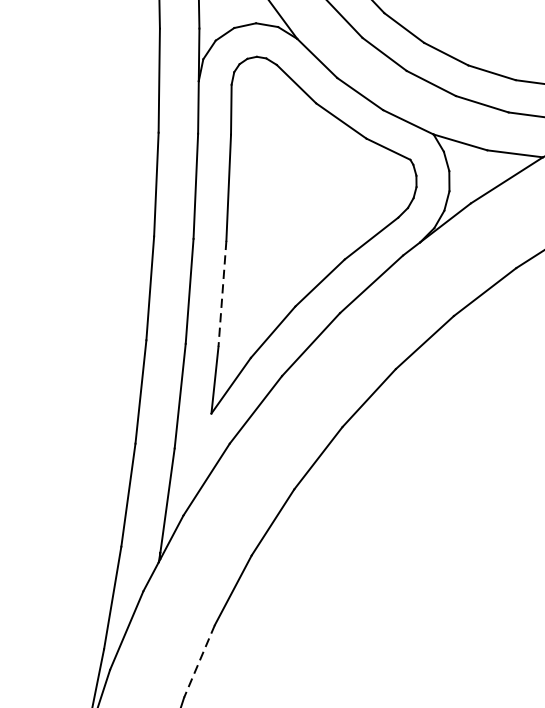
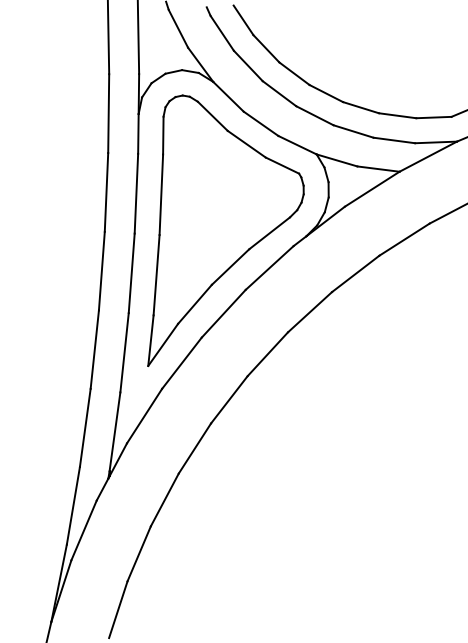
line: (222, 294) -> (156, 275), dashed -> solid
line: (199, 660) -> (139, 553), dashed -> solid

